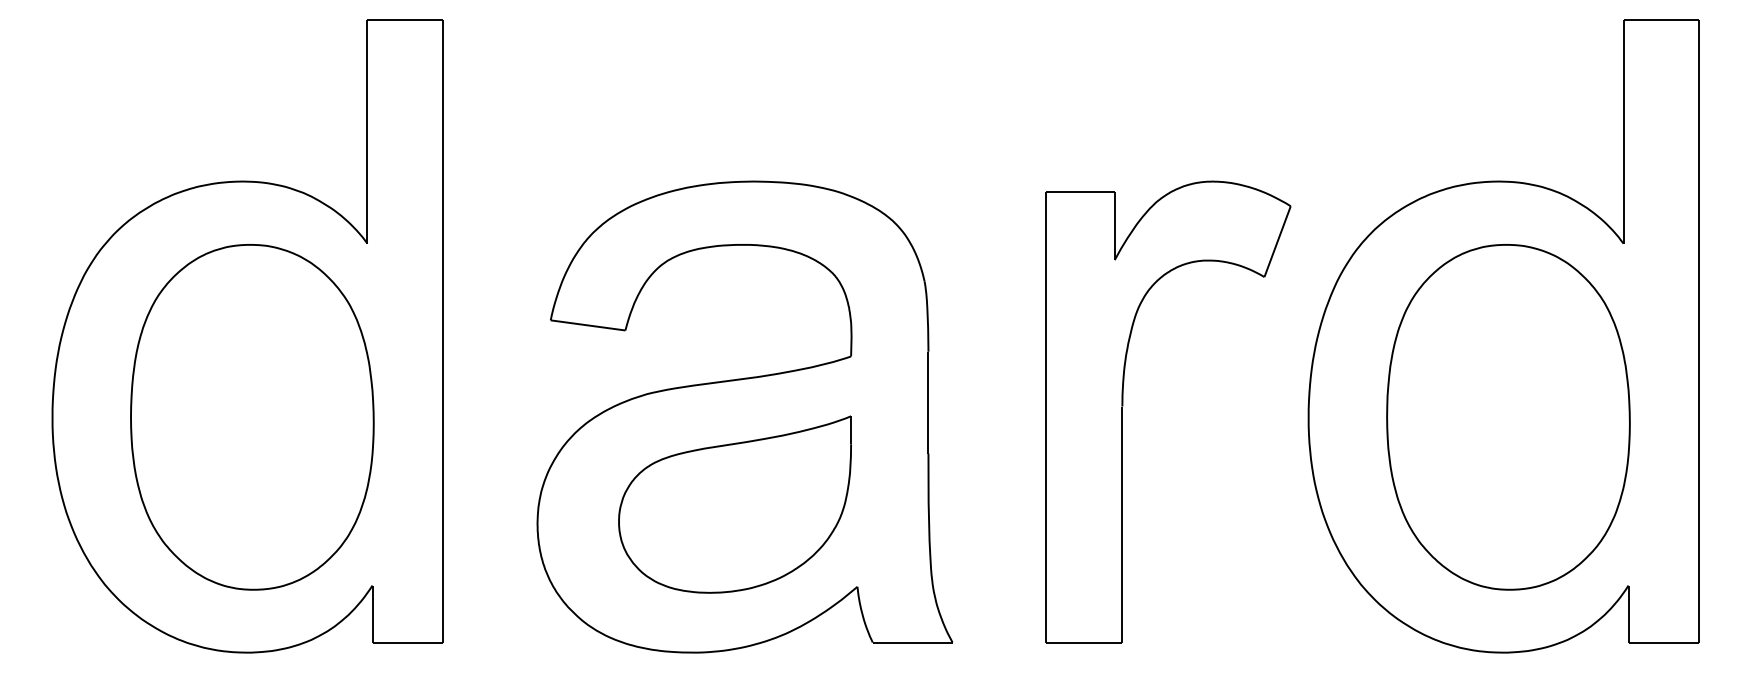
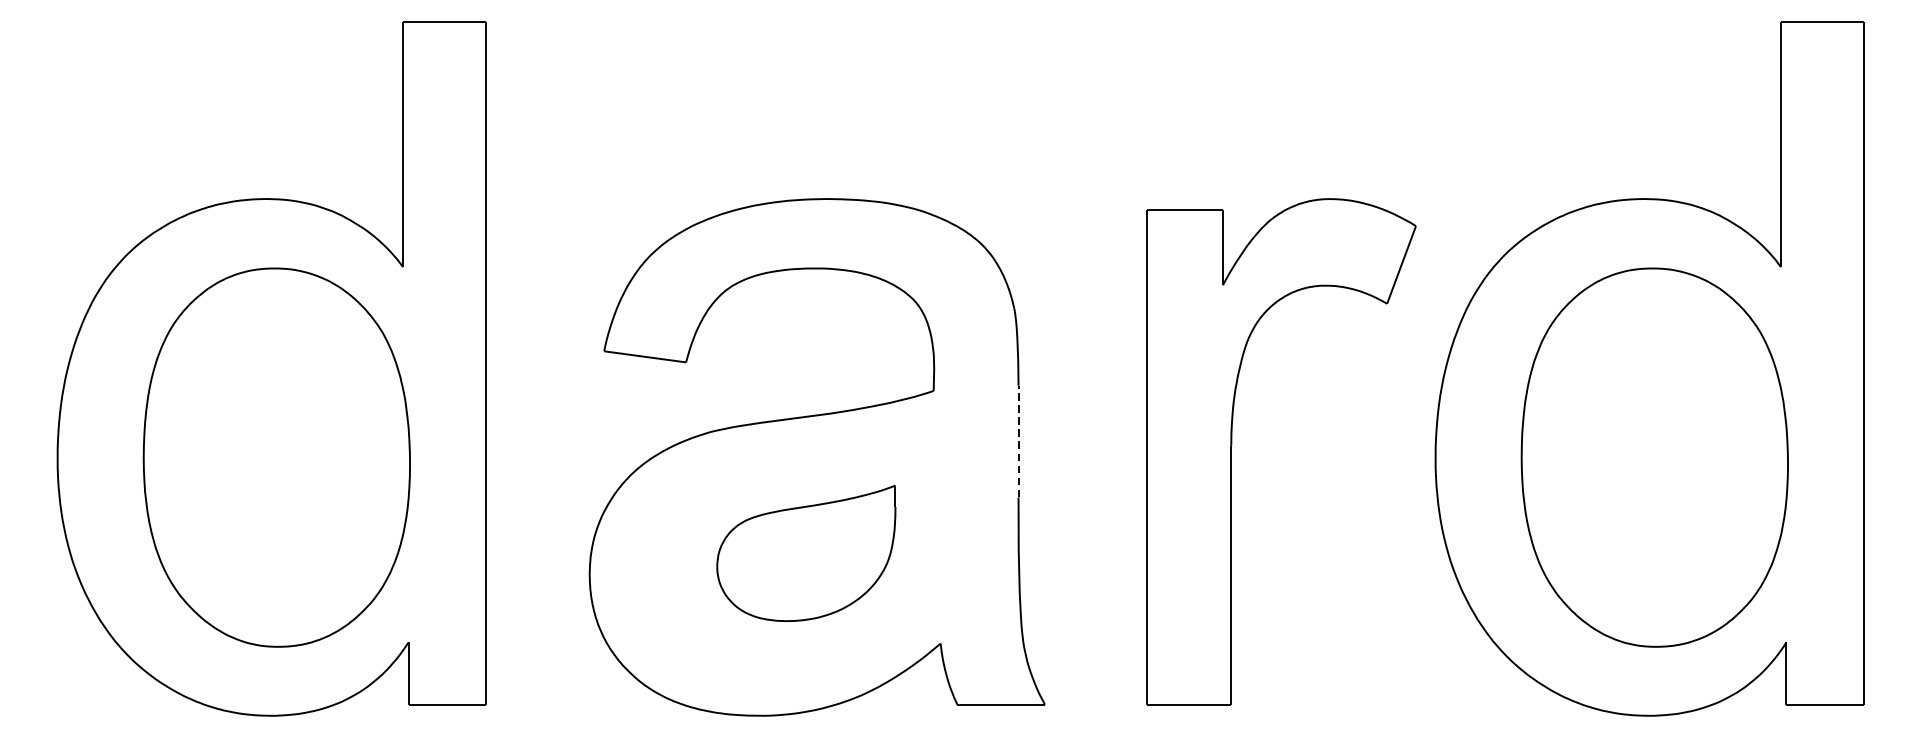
line: (928, 402) -> (1018, 441), solid -> dashed
part: (734, 504) -> (805, 553), size x0.7

